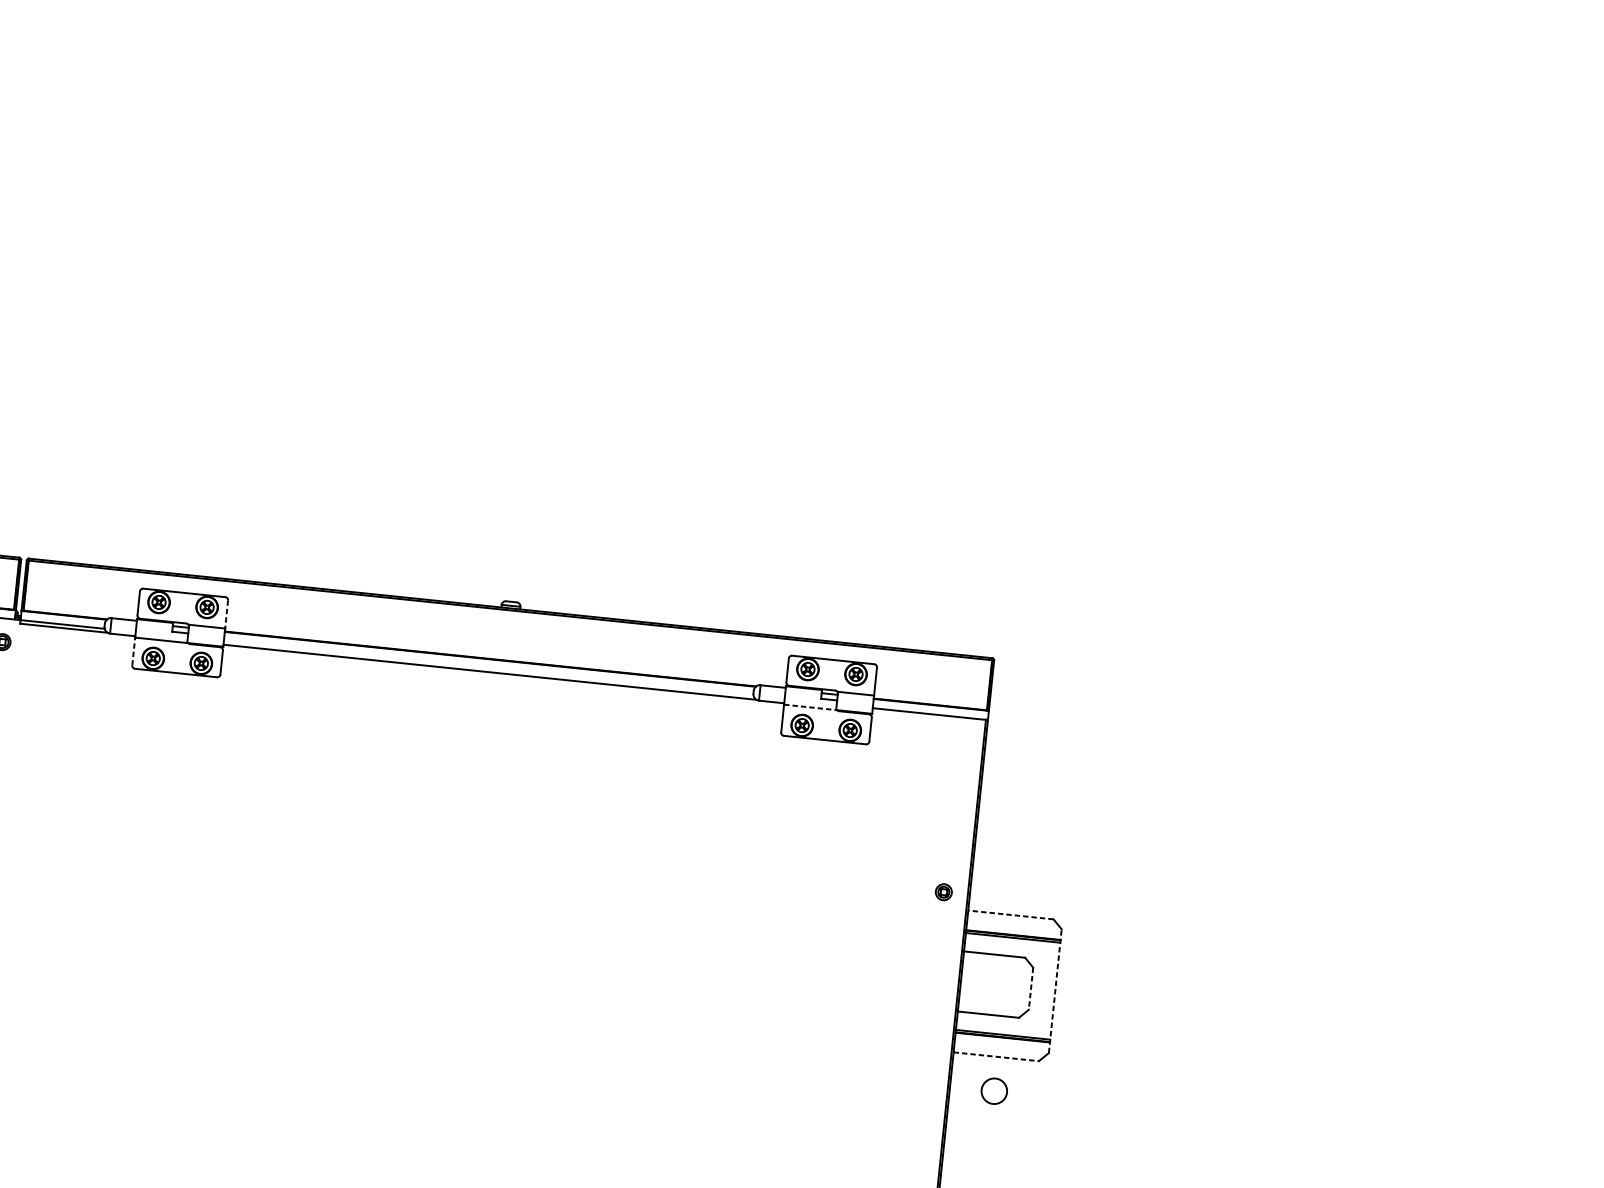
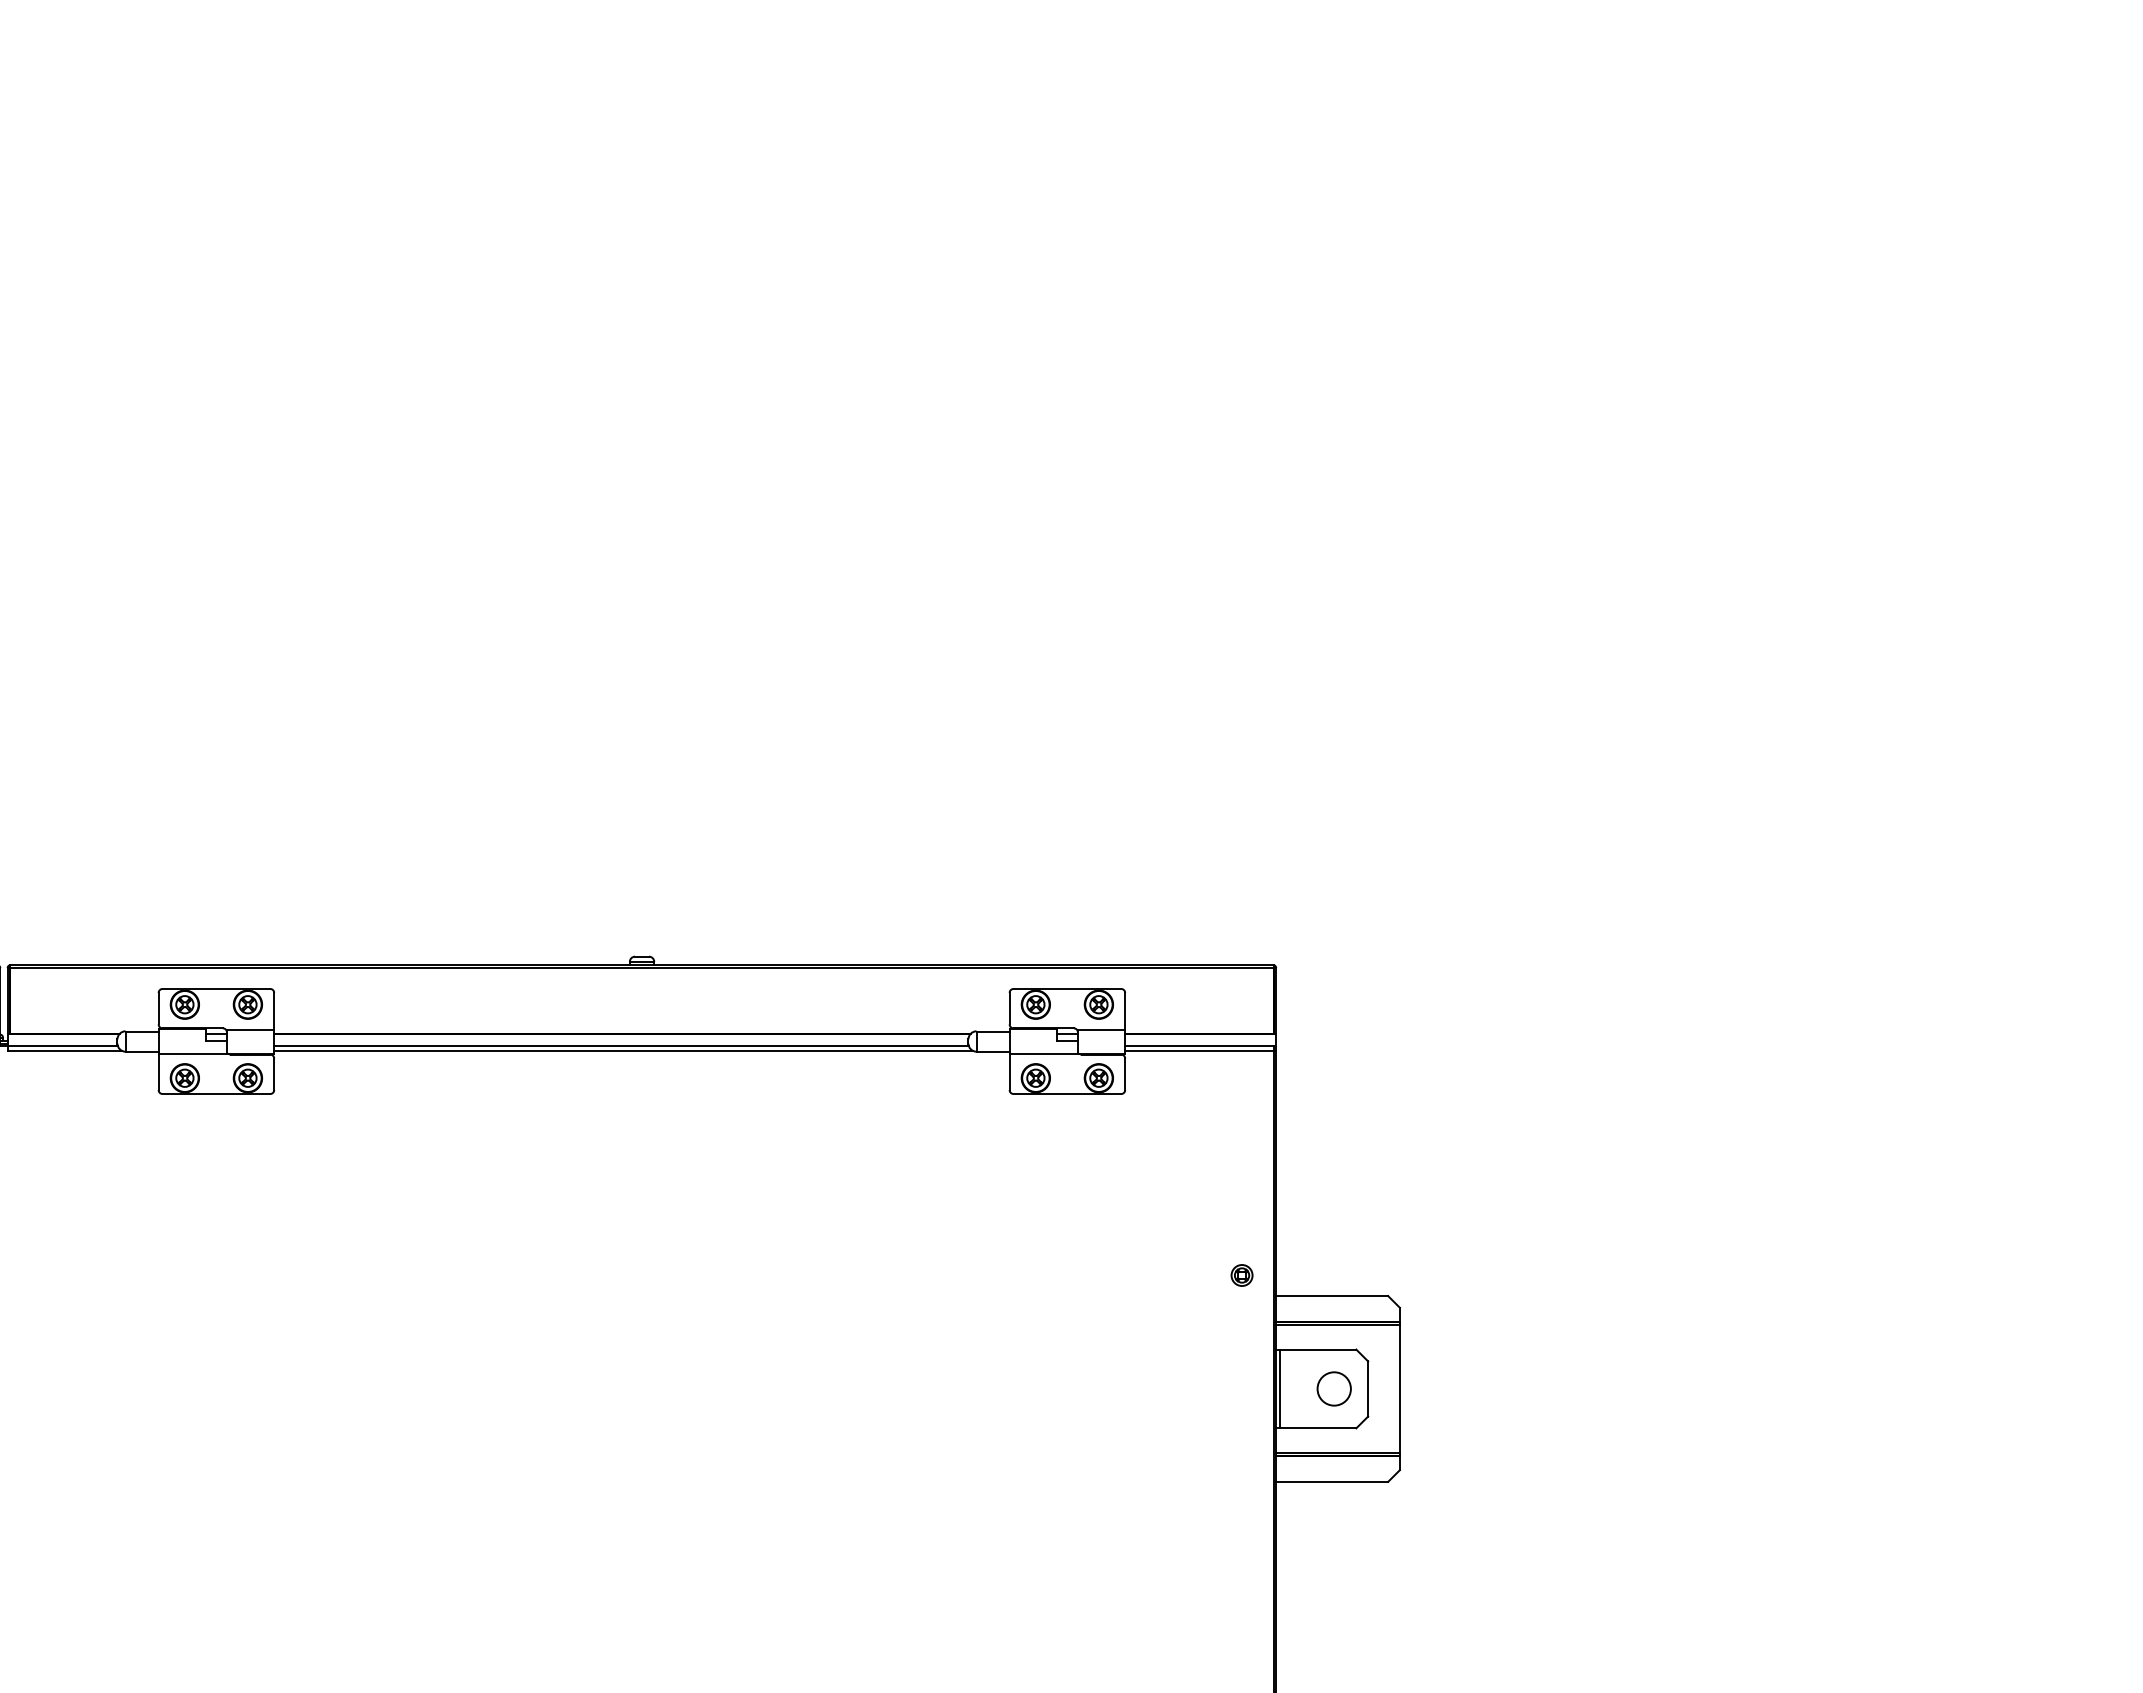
line: (226, 614) -> (274, 1011), dashed -> solid
line: (133, 651) -> (158, 1071), dashed -> solid
line: (488, 668) -> (621, 1046), added
line: (810, 707) -> (1044, 1053), dashed -> solid
line: (929, 717) -> (1200, 1050), added
line: (1011, 915) -> (1332, 1296), dashed -> solid
line: (964, 981) -> (1280, 1388), added
line: (1031, 988) -> (1368, 1388), dashed -> solid
line: (1055, 990) -> (1399, 1388), dashed -> solid
line: (996, 1056) -> (1332, 1481), dashed -> solid
circle: (993, 1090) -> (1333, 1388), moved

